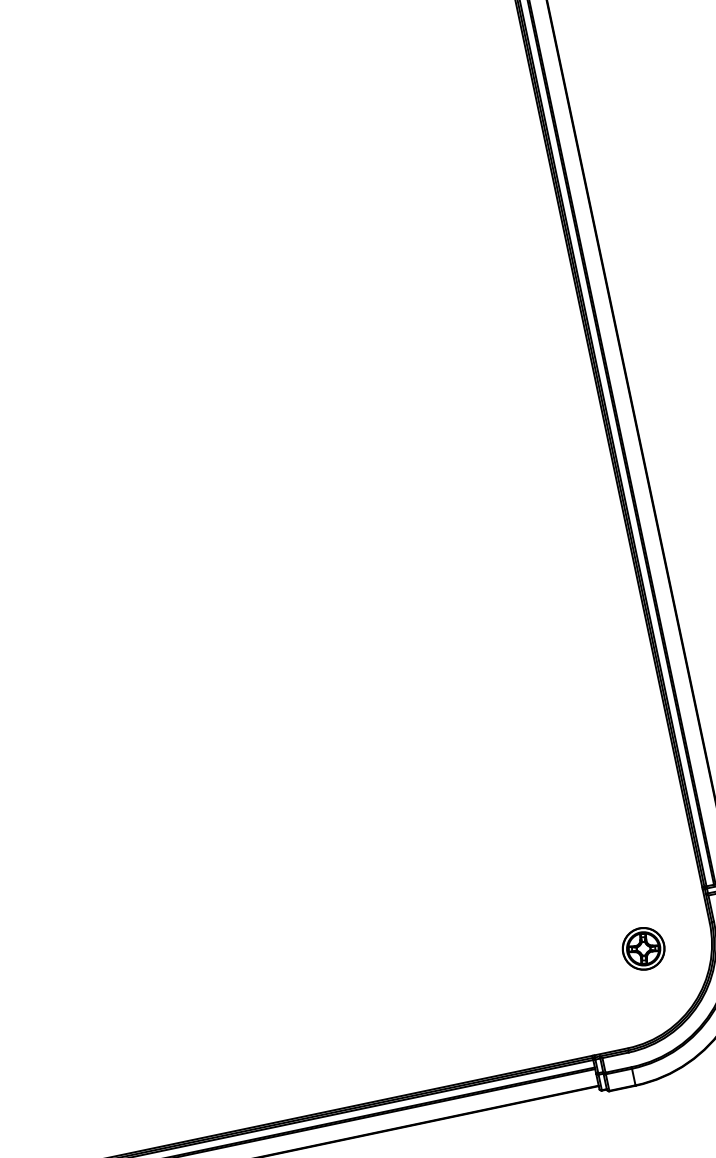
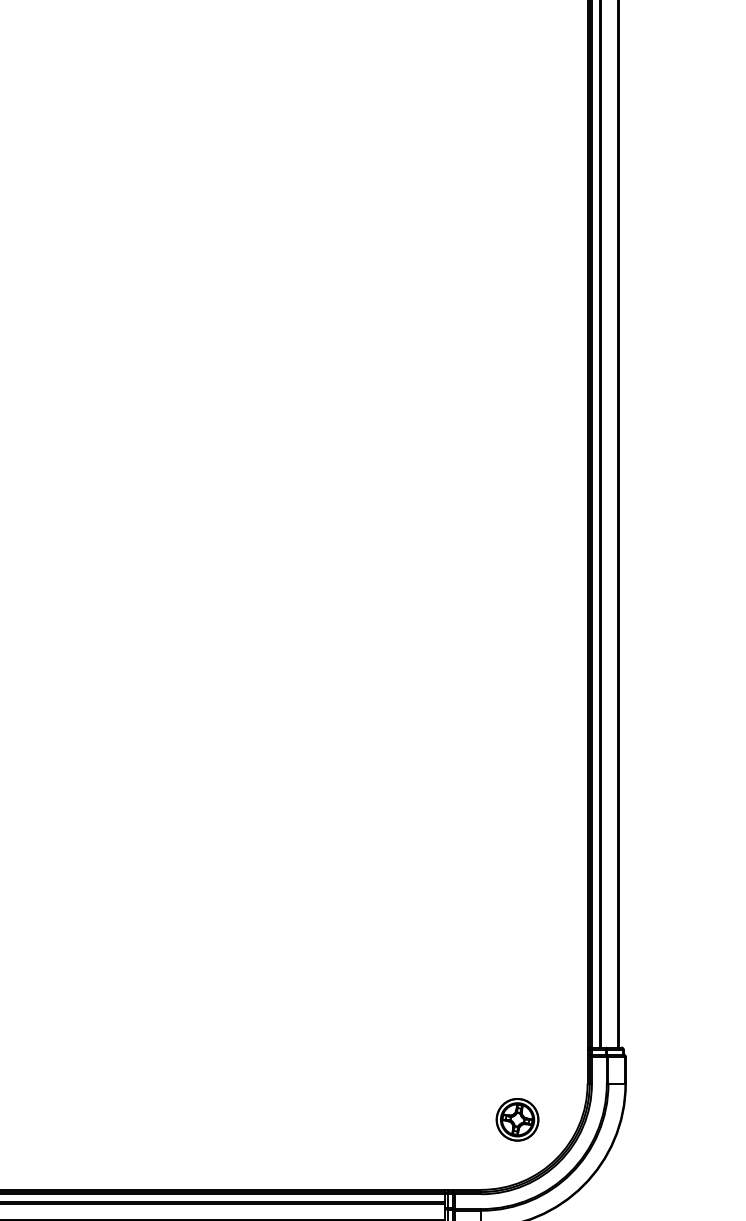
part: (643, 948) -> (517, 1119), moved

